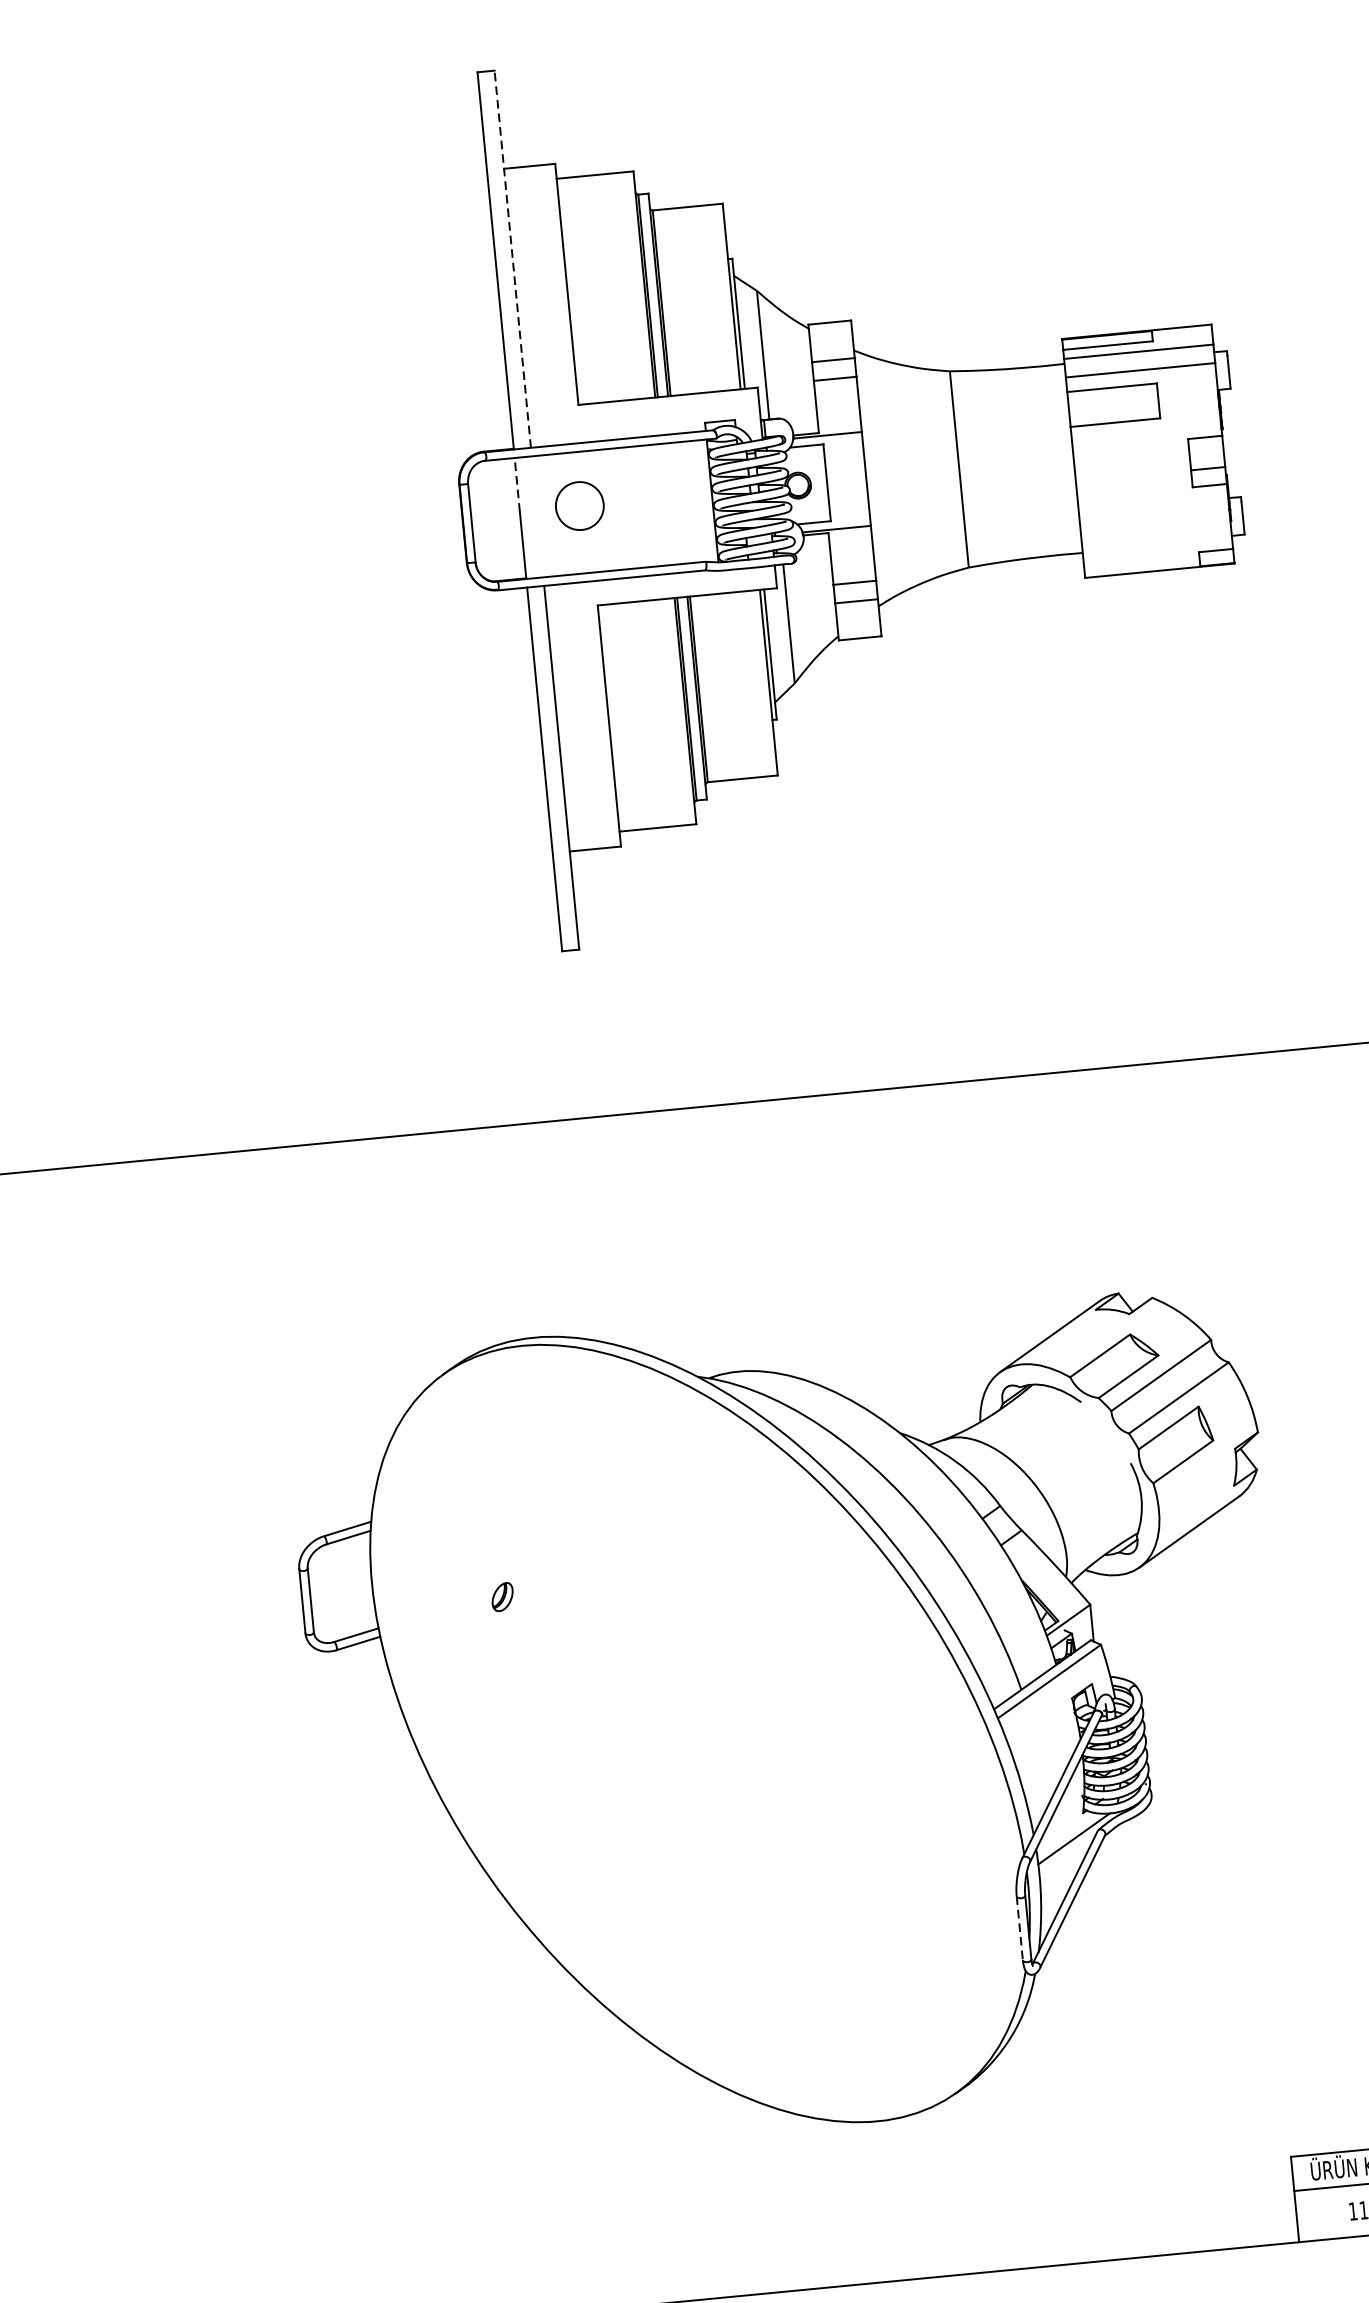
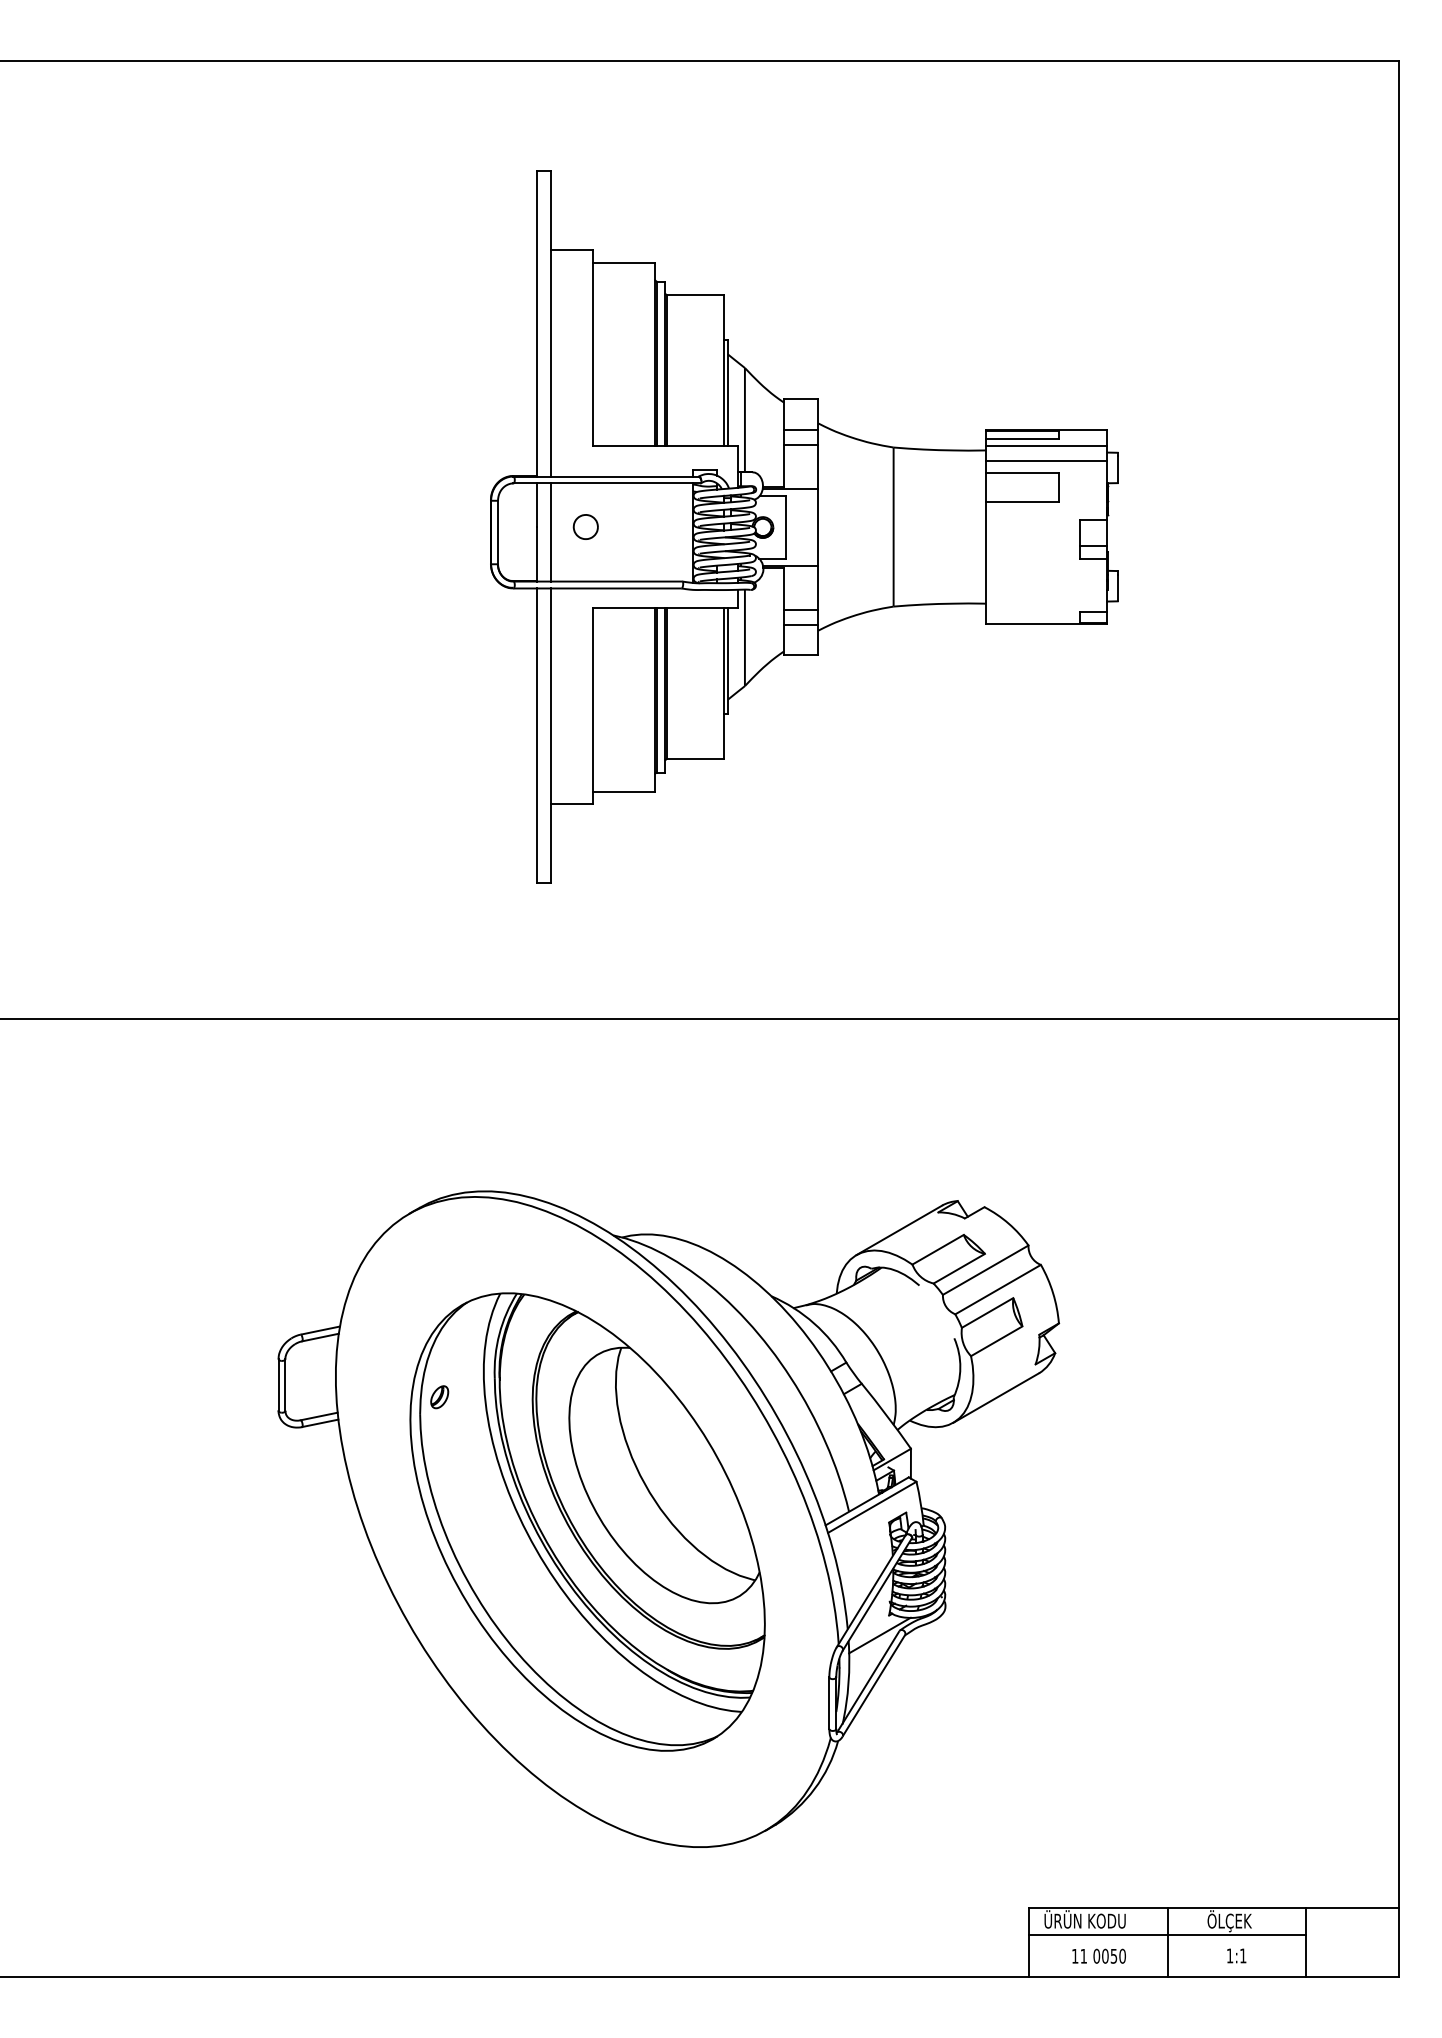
line: (513, 258) -> (551, 323), dashed -> solid
line: (517, 485) -> (537, 505), dashed -> solid
part: (579, 505) -> (585, 526), size x0.62
line: (537, 516) -> (551, 532), added
part: (699, 1732) -> (587, 1521), added
line: (1019, 1928) -> (829, 1703), dashed -> solid

